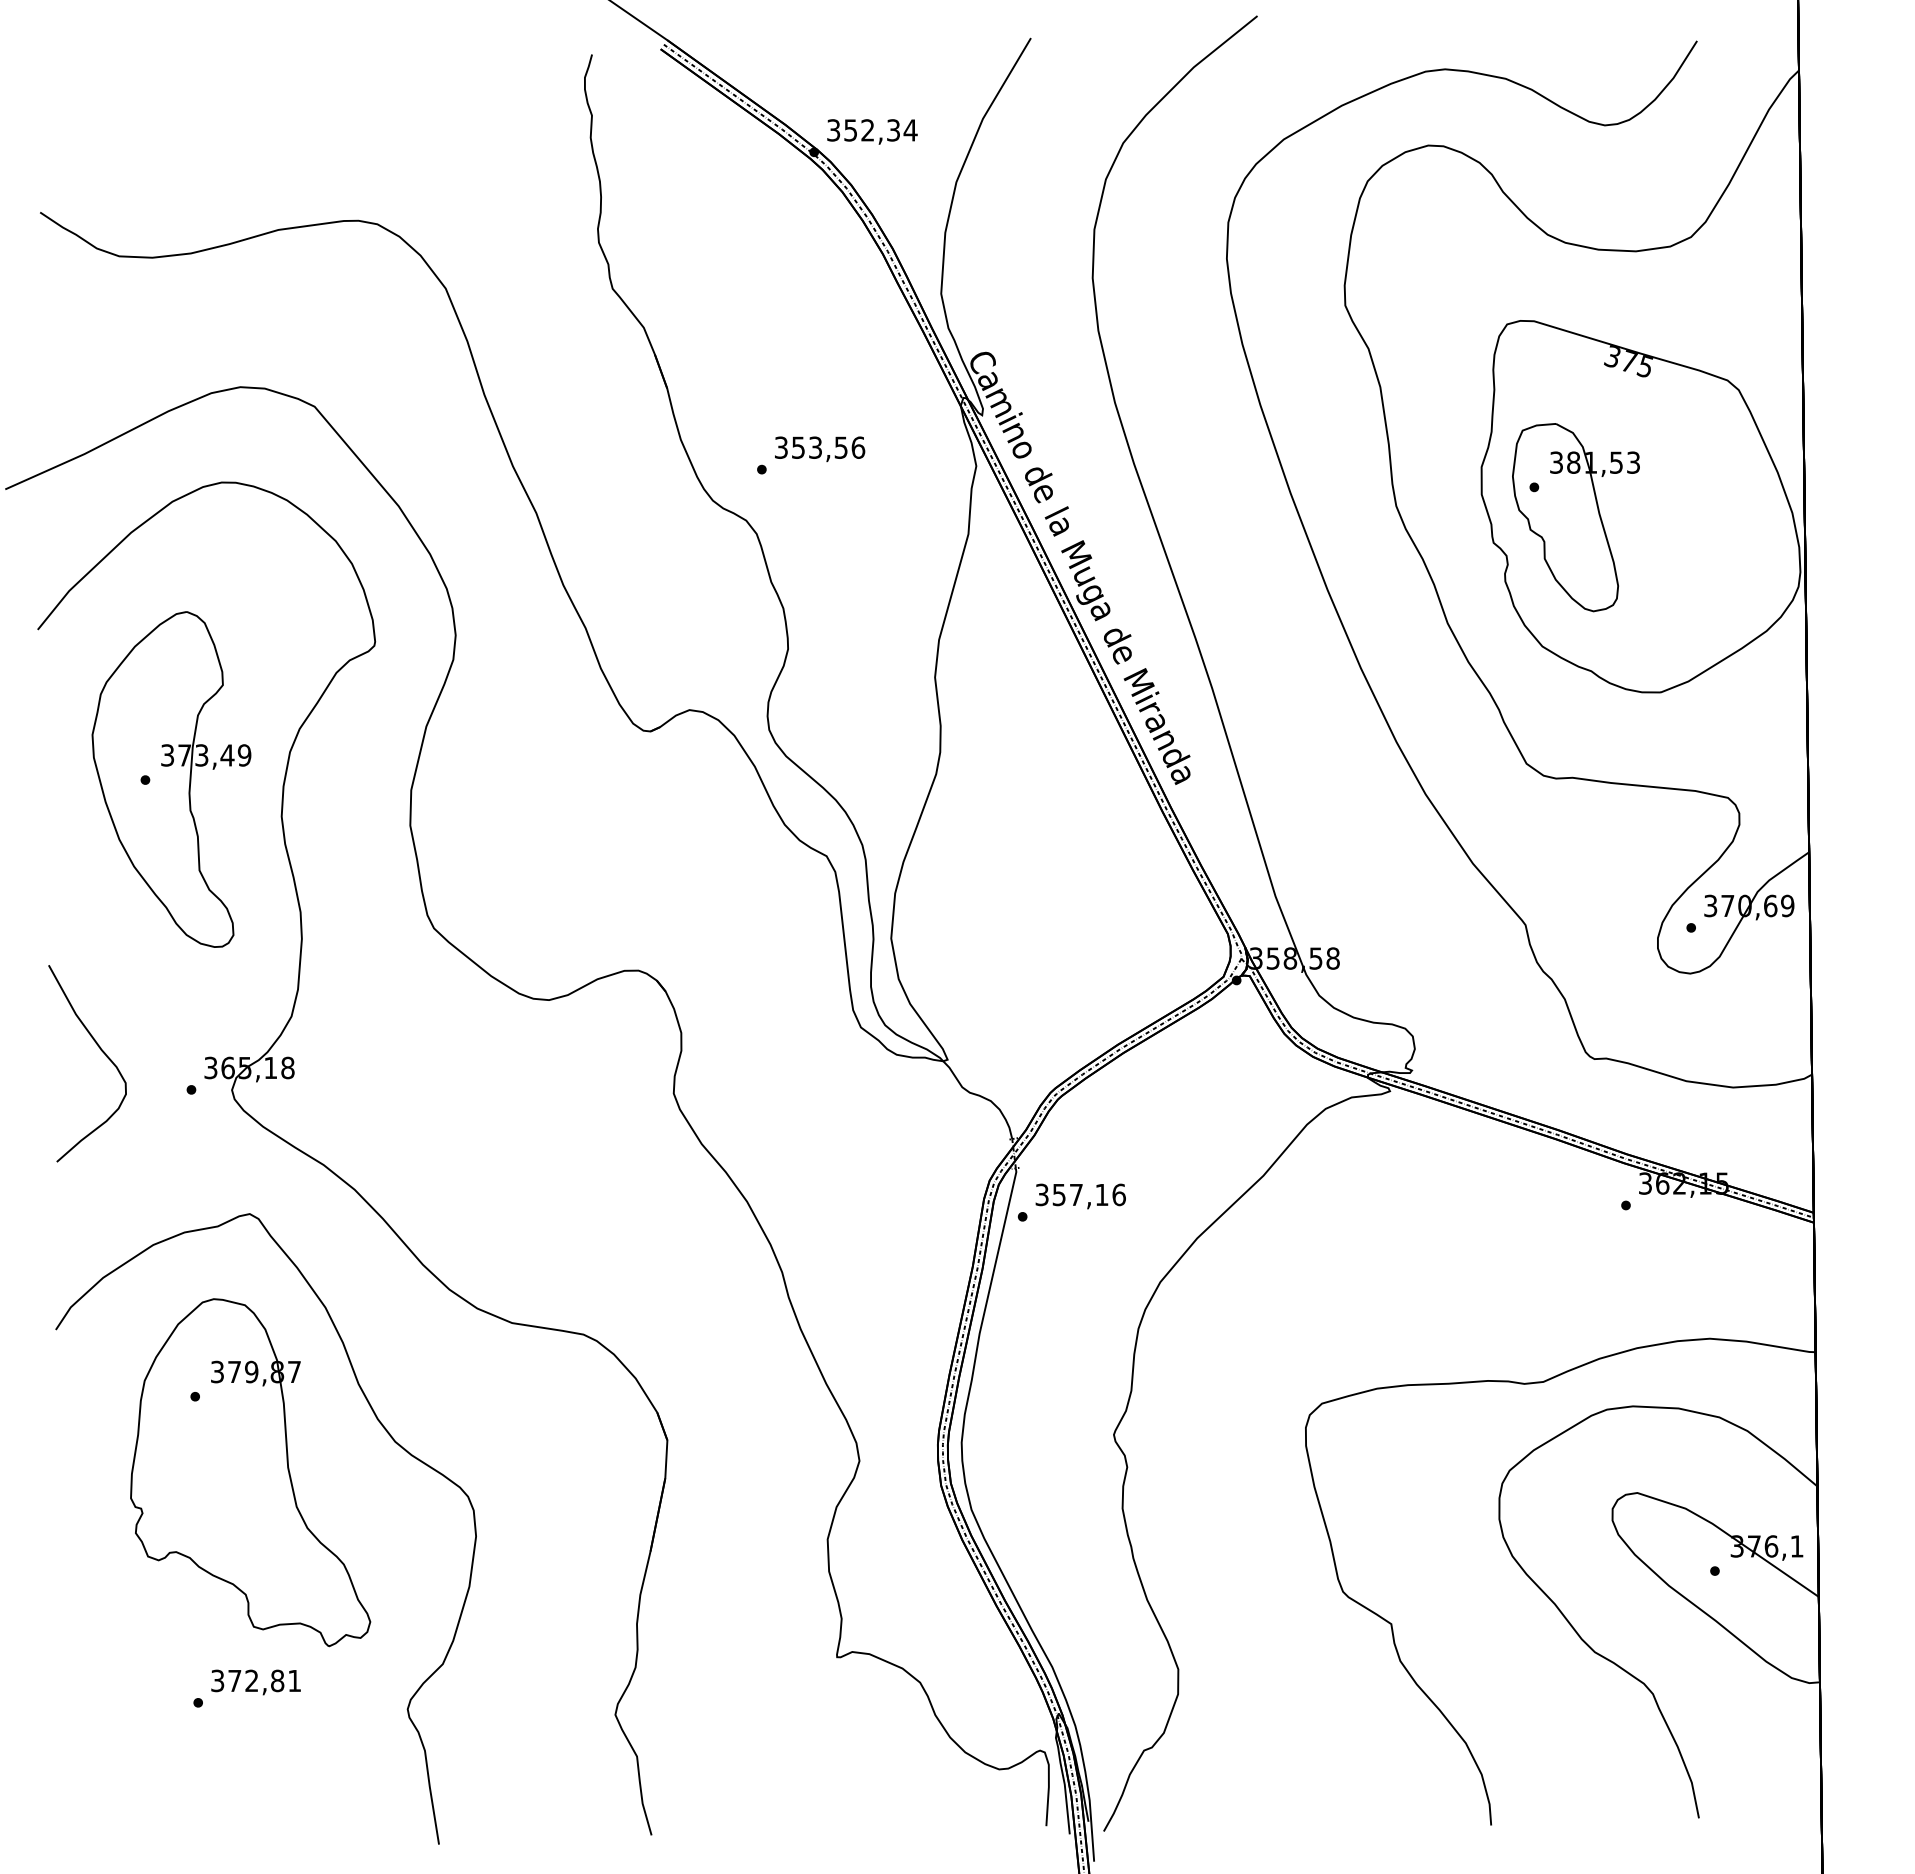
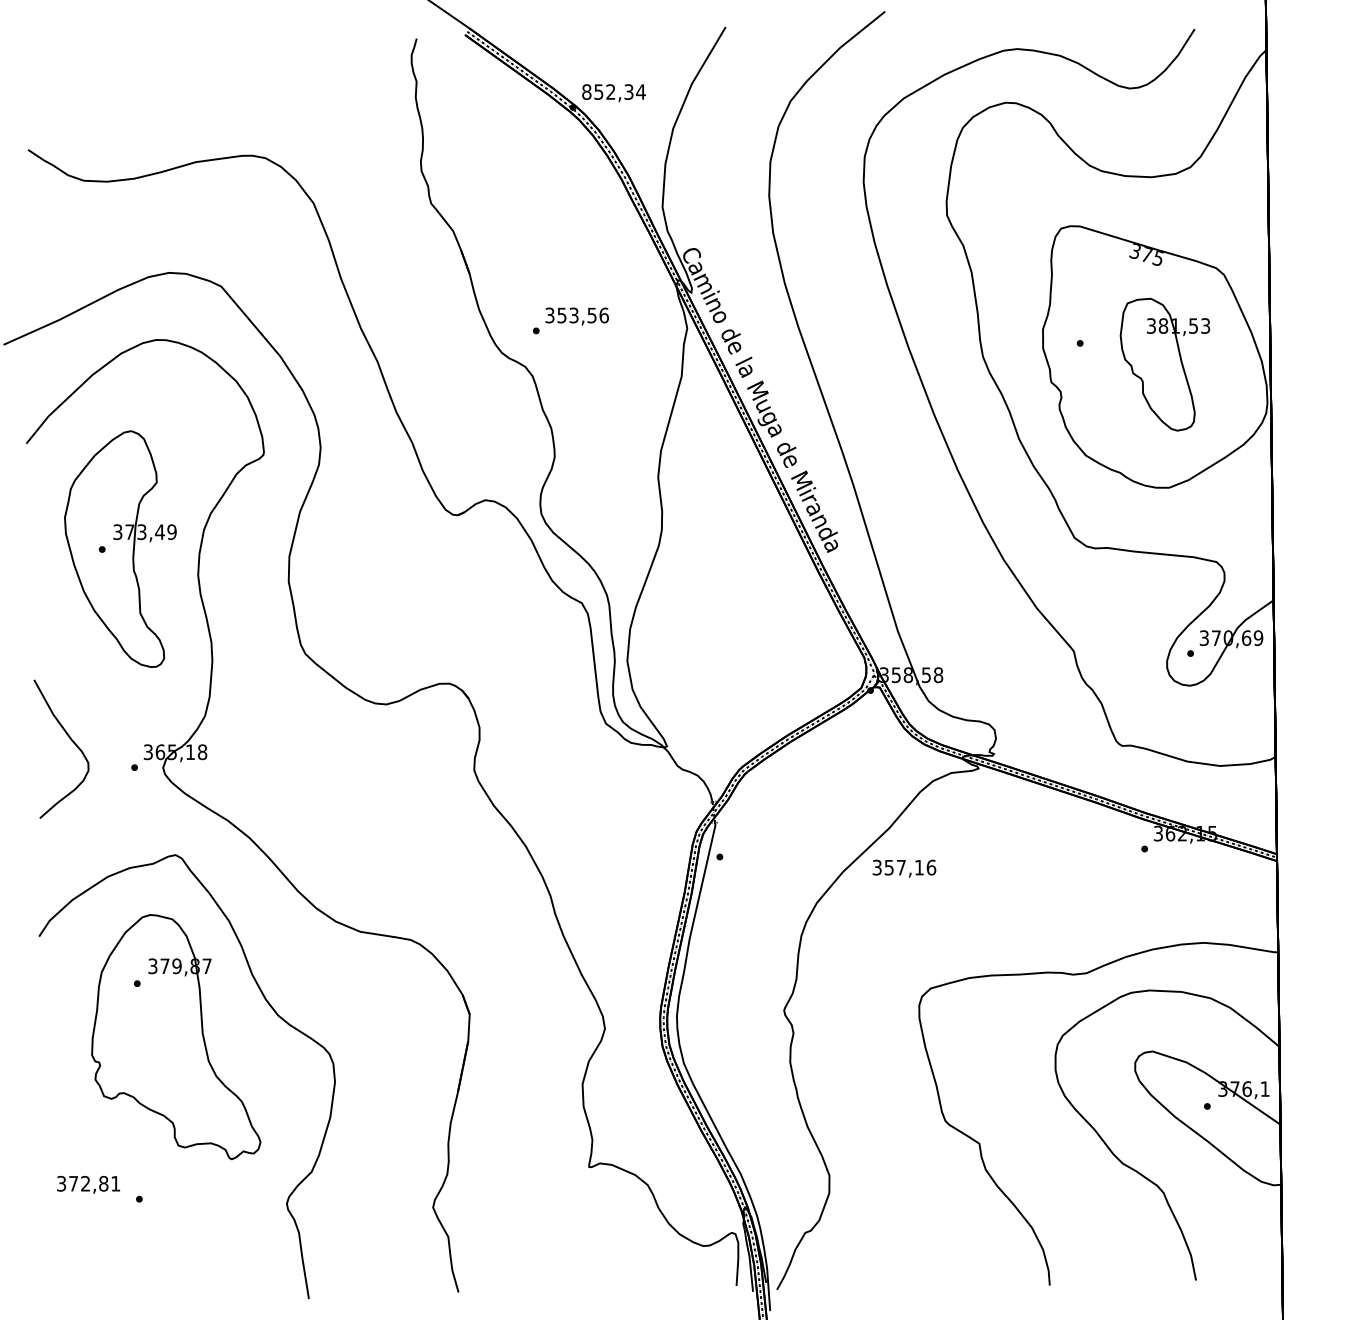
text: (833, 130) -> (586, 92), 352,34 -> 852,34
part: (1575, 517) -> (1164, 364), moved
text: (1080, 1196) -> (904, 868), moved
text: (255, 1682) -> (88, 1184), moved

